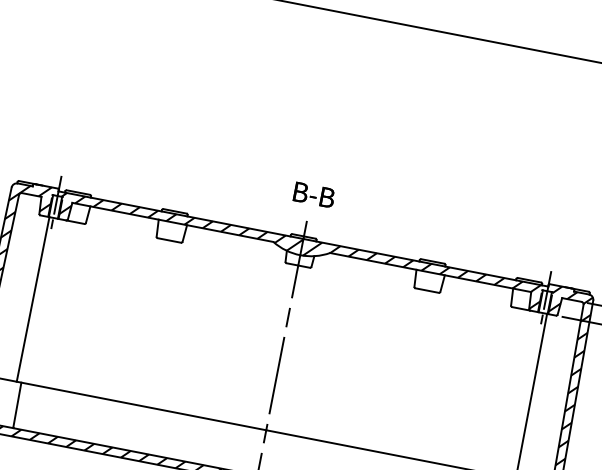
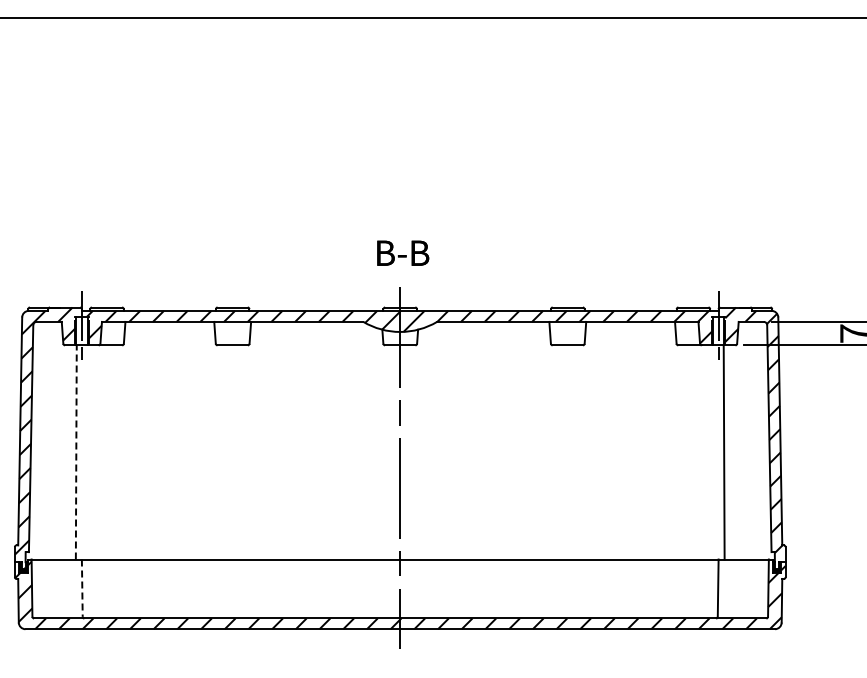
line: (33, 298) -> (76, 451), solid -> dashed
line: (17, 405) -> (82, 588), solid -> dashed

